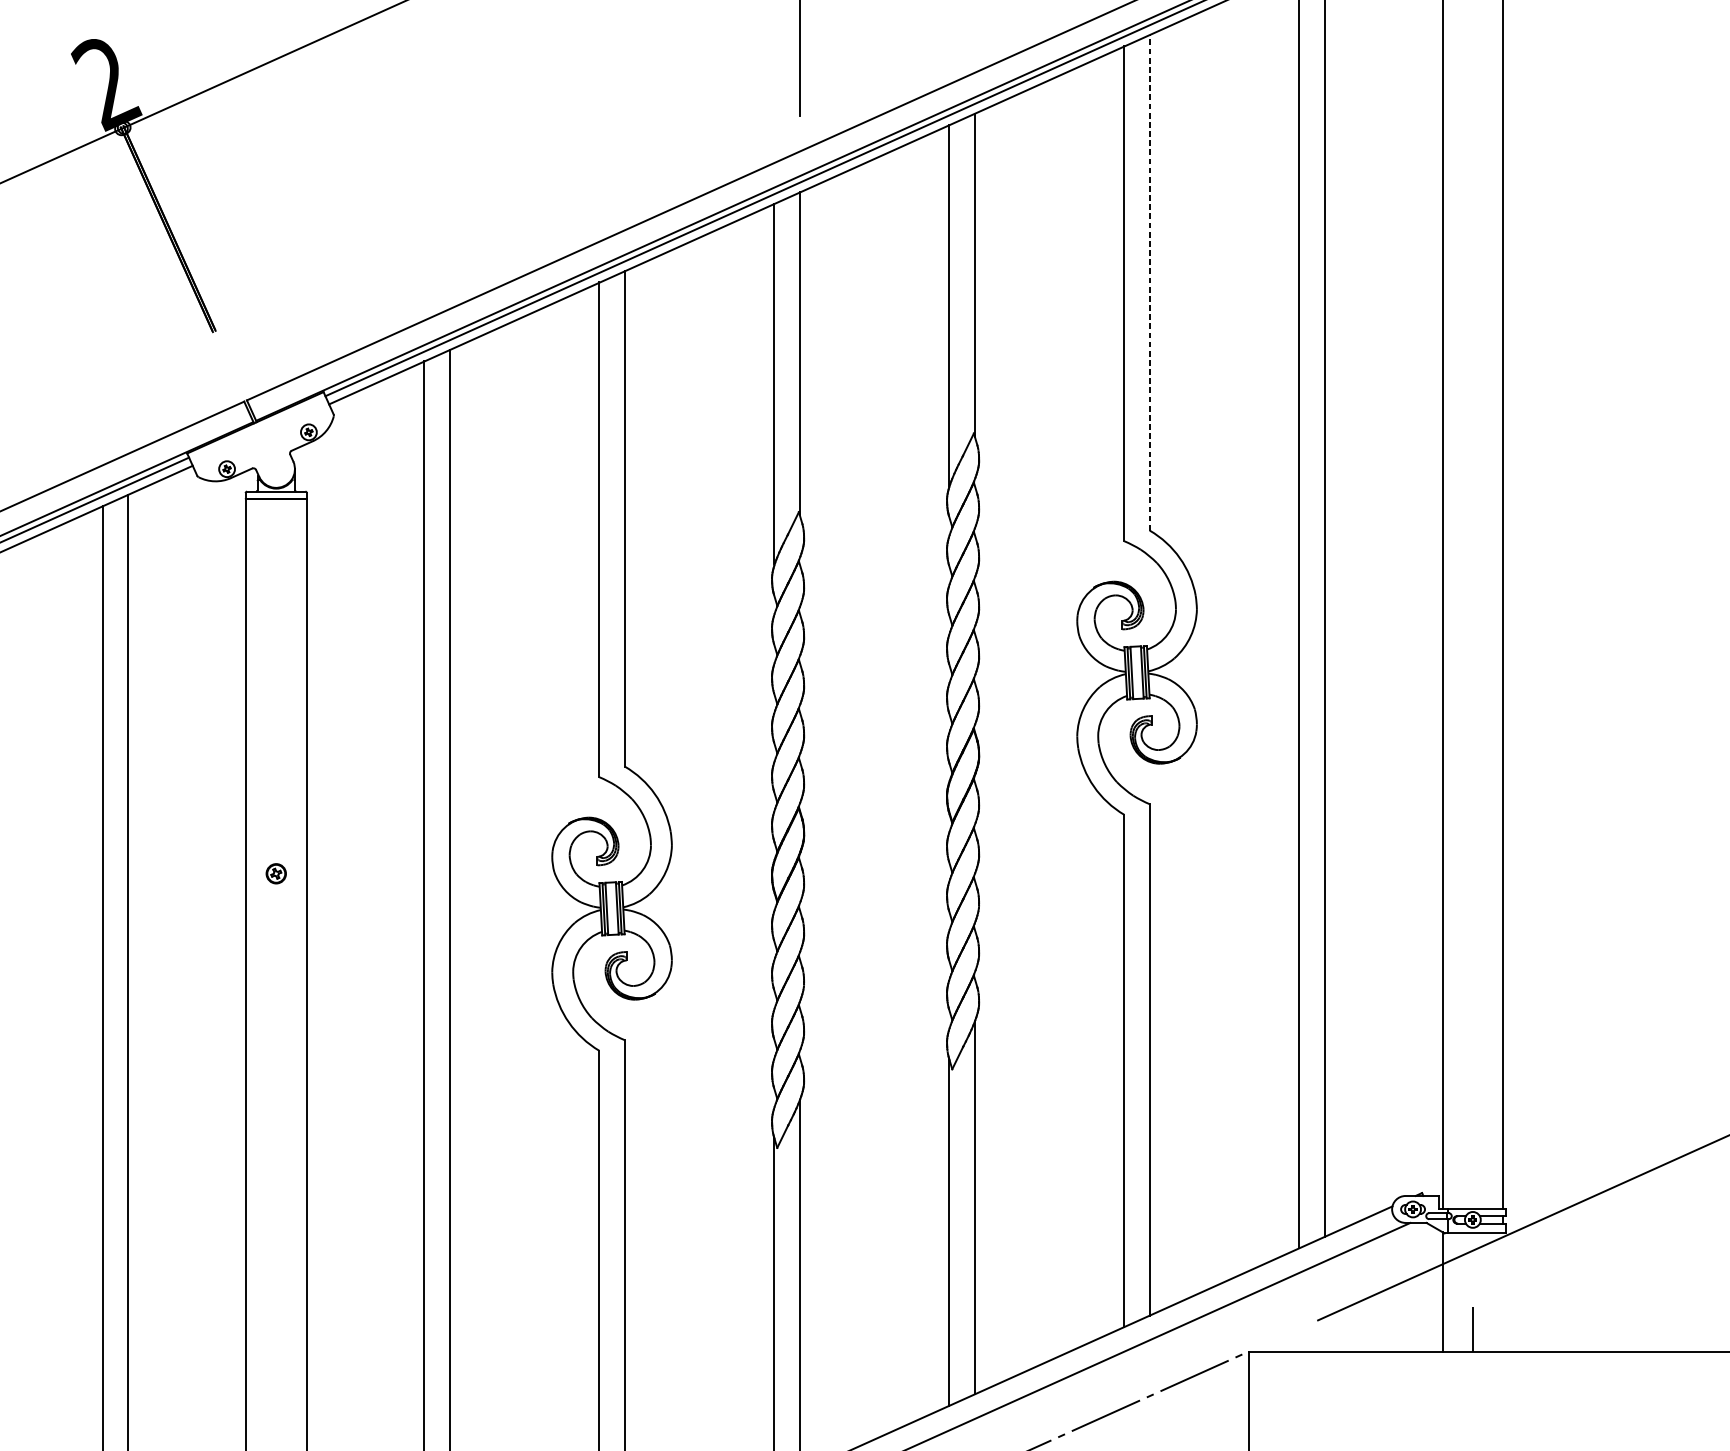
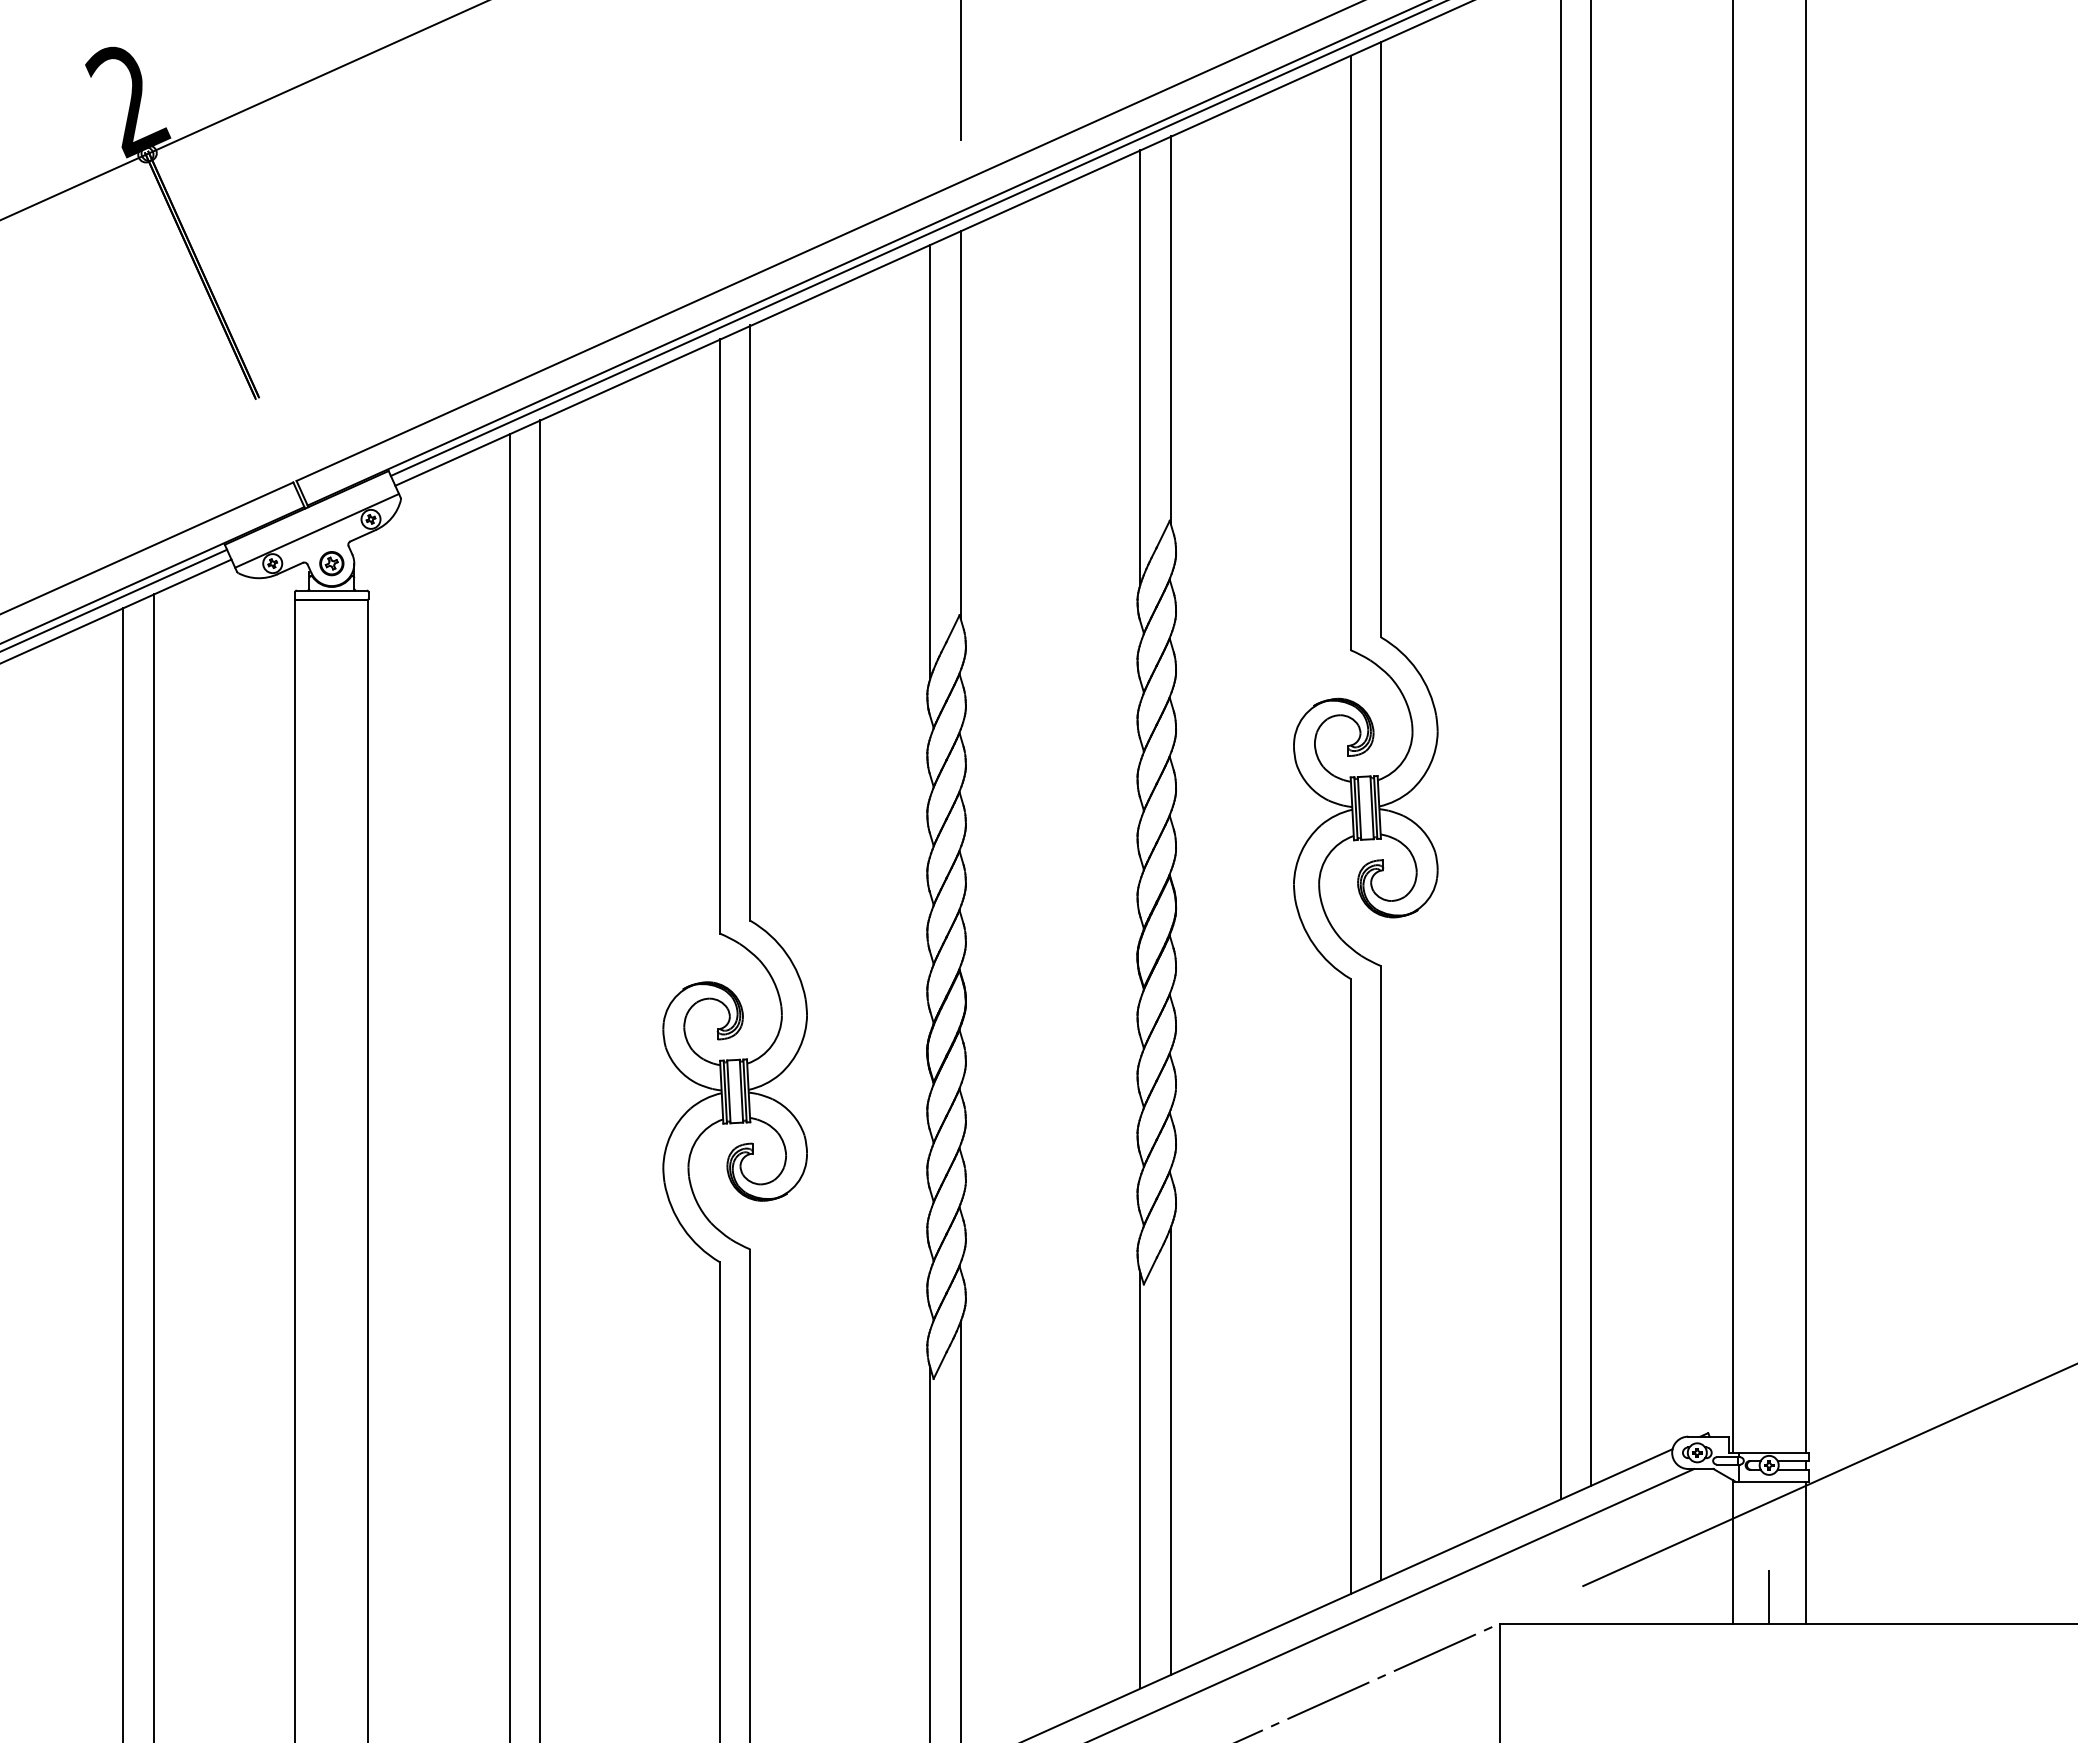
line: (1150, 282) -> (1381, 339), dashed -> solid
line: (264, 441) -> (317, 530), added
part: (276, 873) -> (331, 563), moved
line: (1503, 1292) -> (1805, 1552), added

